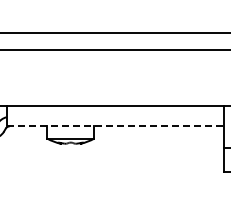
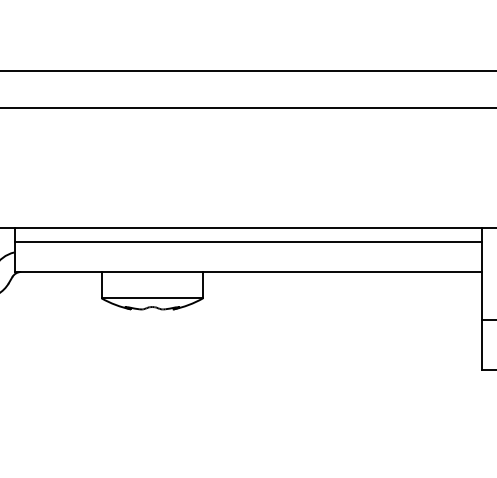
line: (115, 112) -> (248, 242), added
line: (116, 126) -> (250, 272), dashed -> solid

